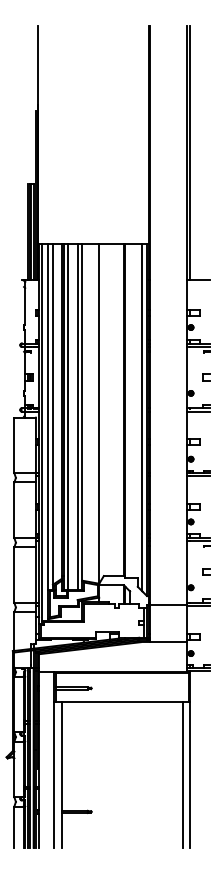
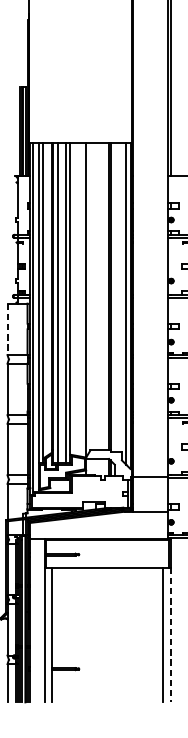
line: (14, 445) -> (7, 329), solid -> dashed
line: (190, 775) -> (170, 635), solid -> dashed

